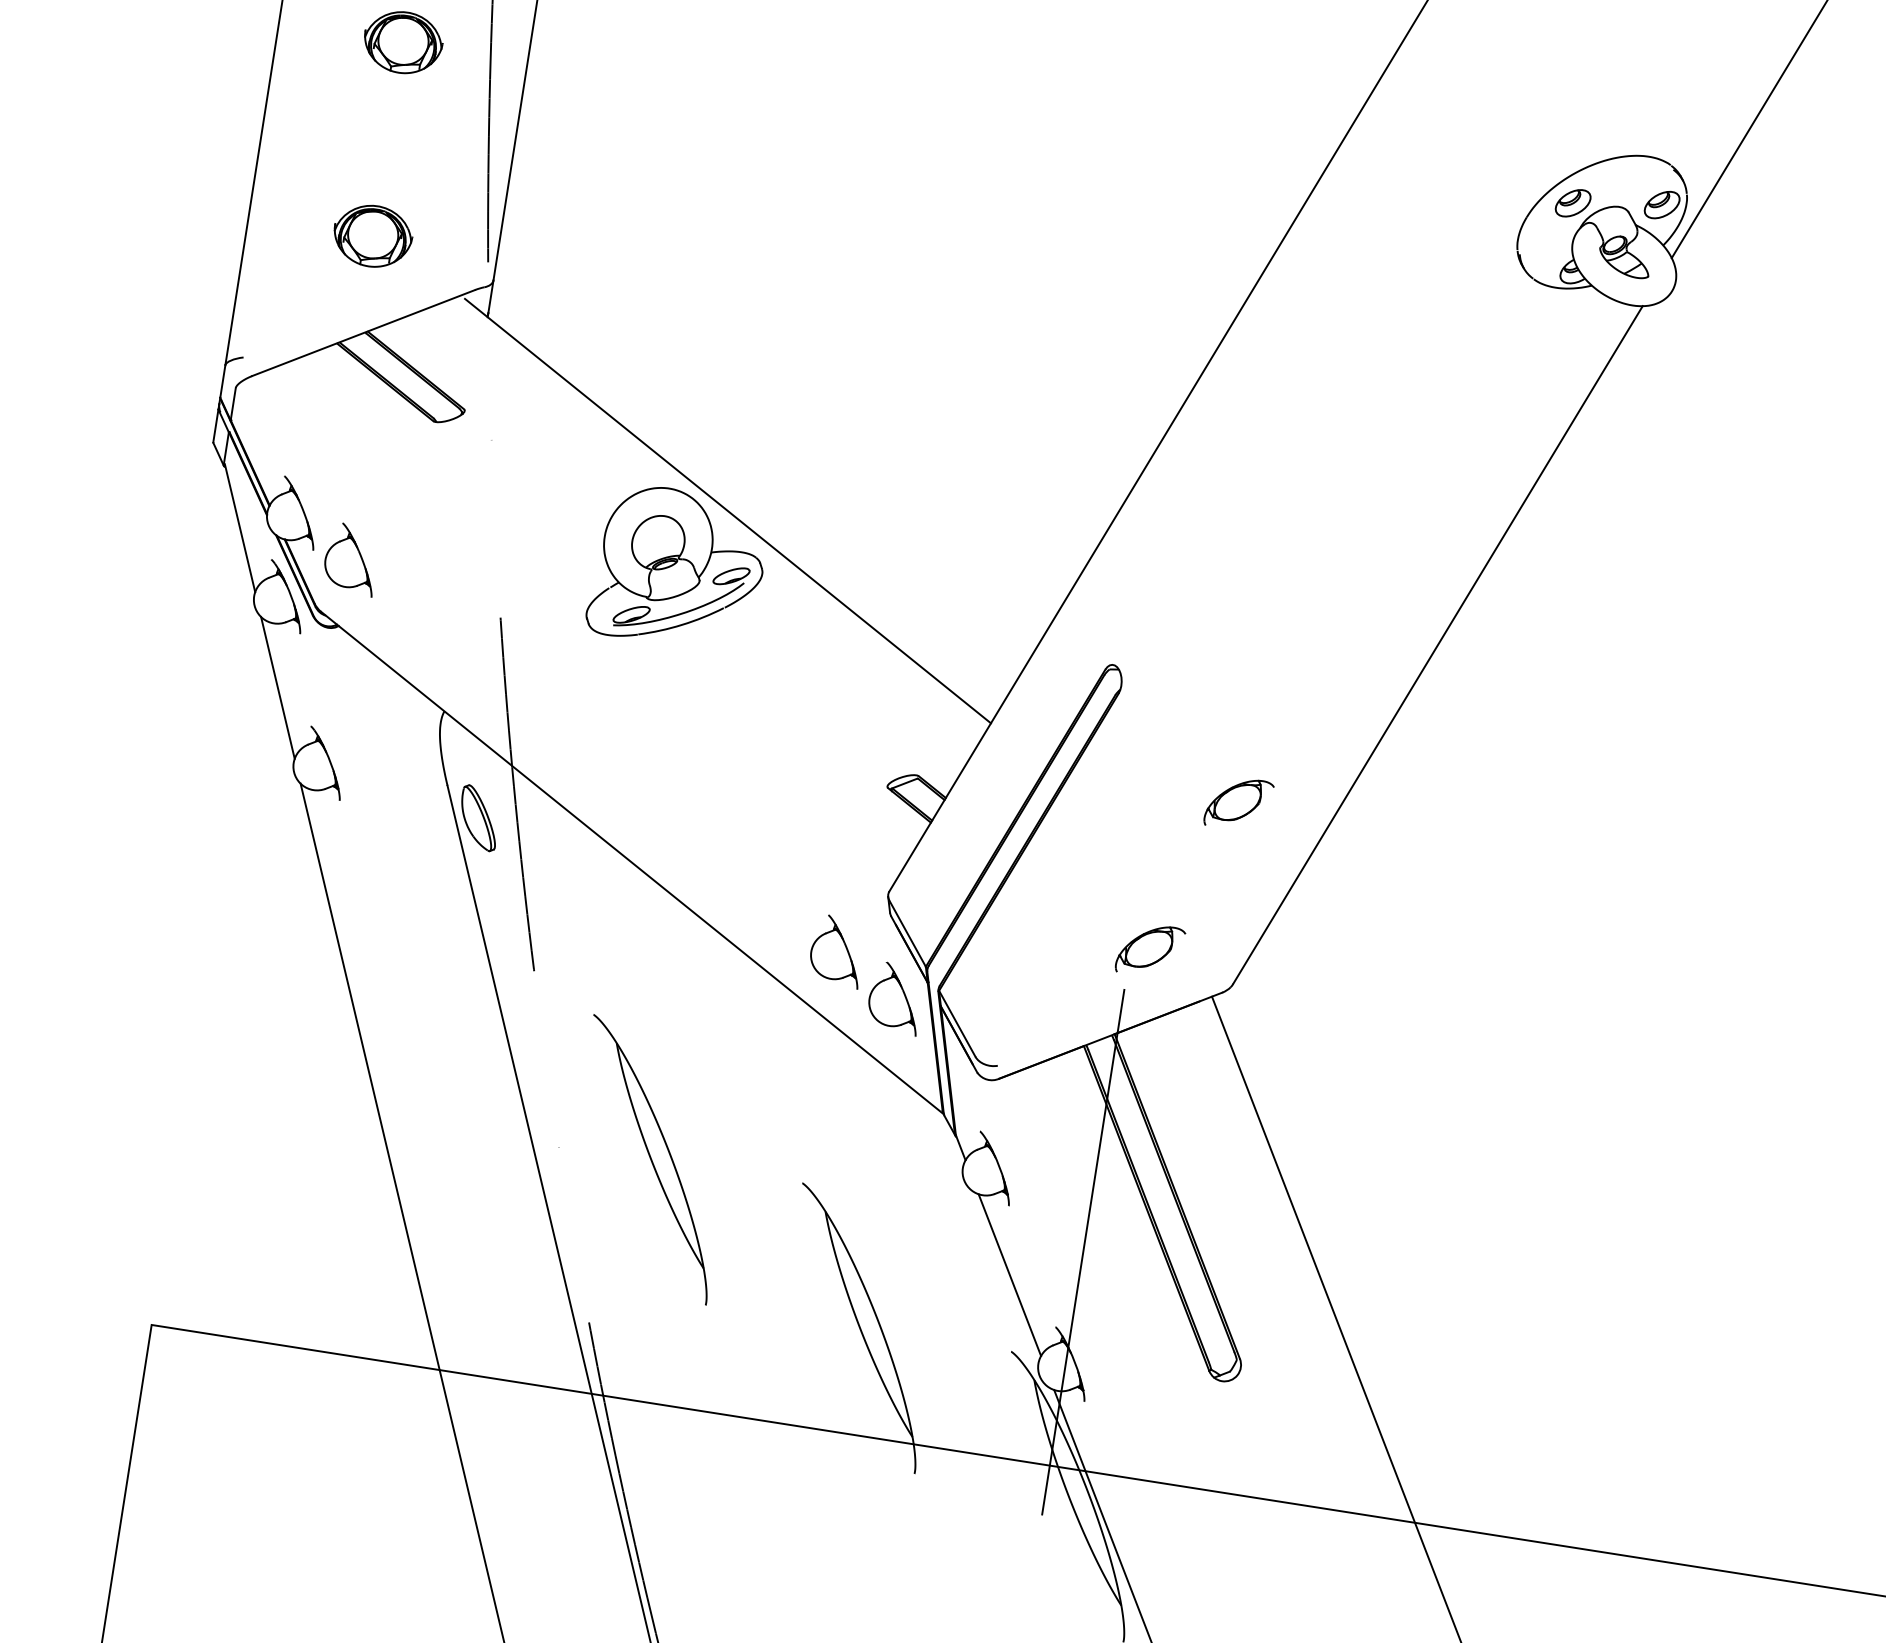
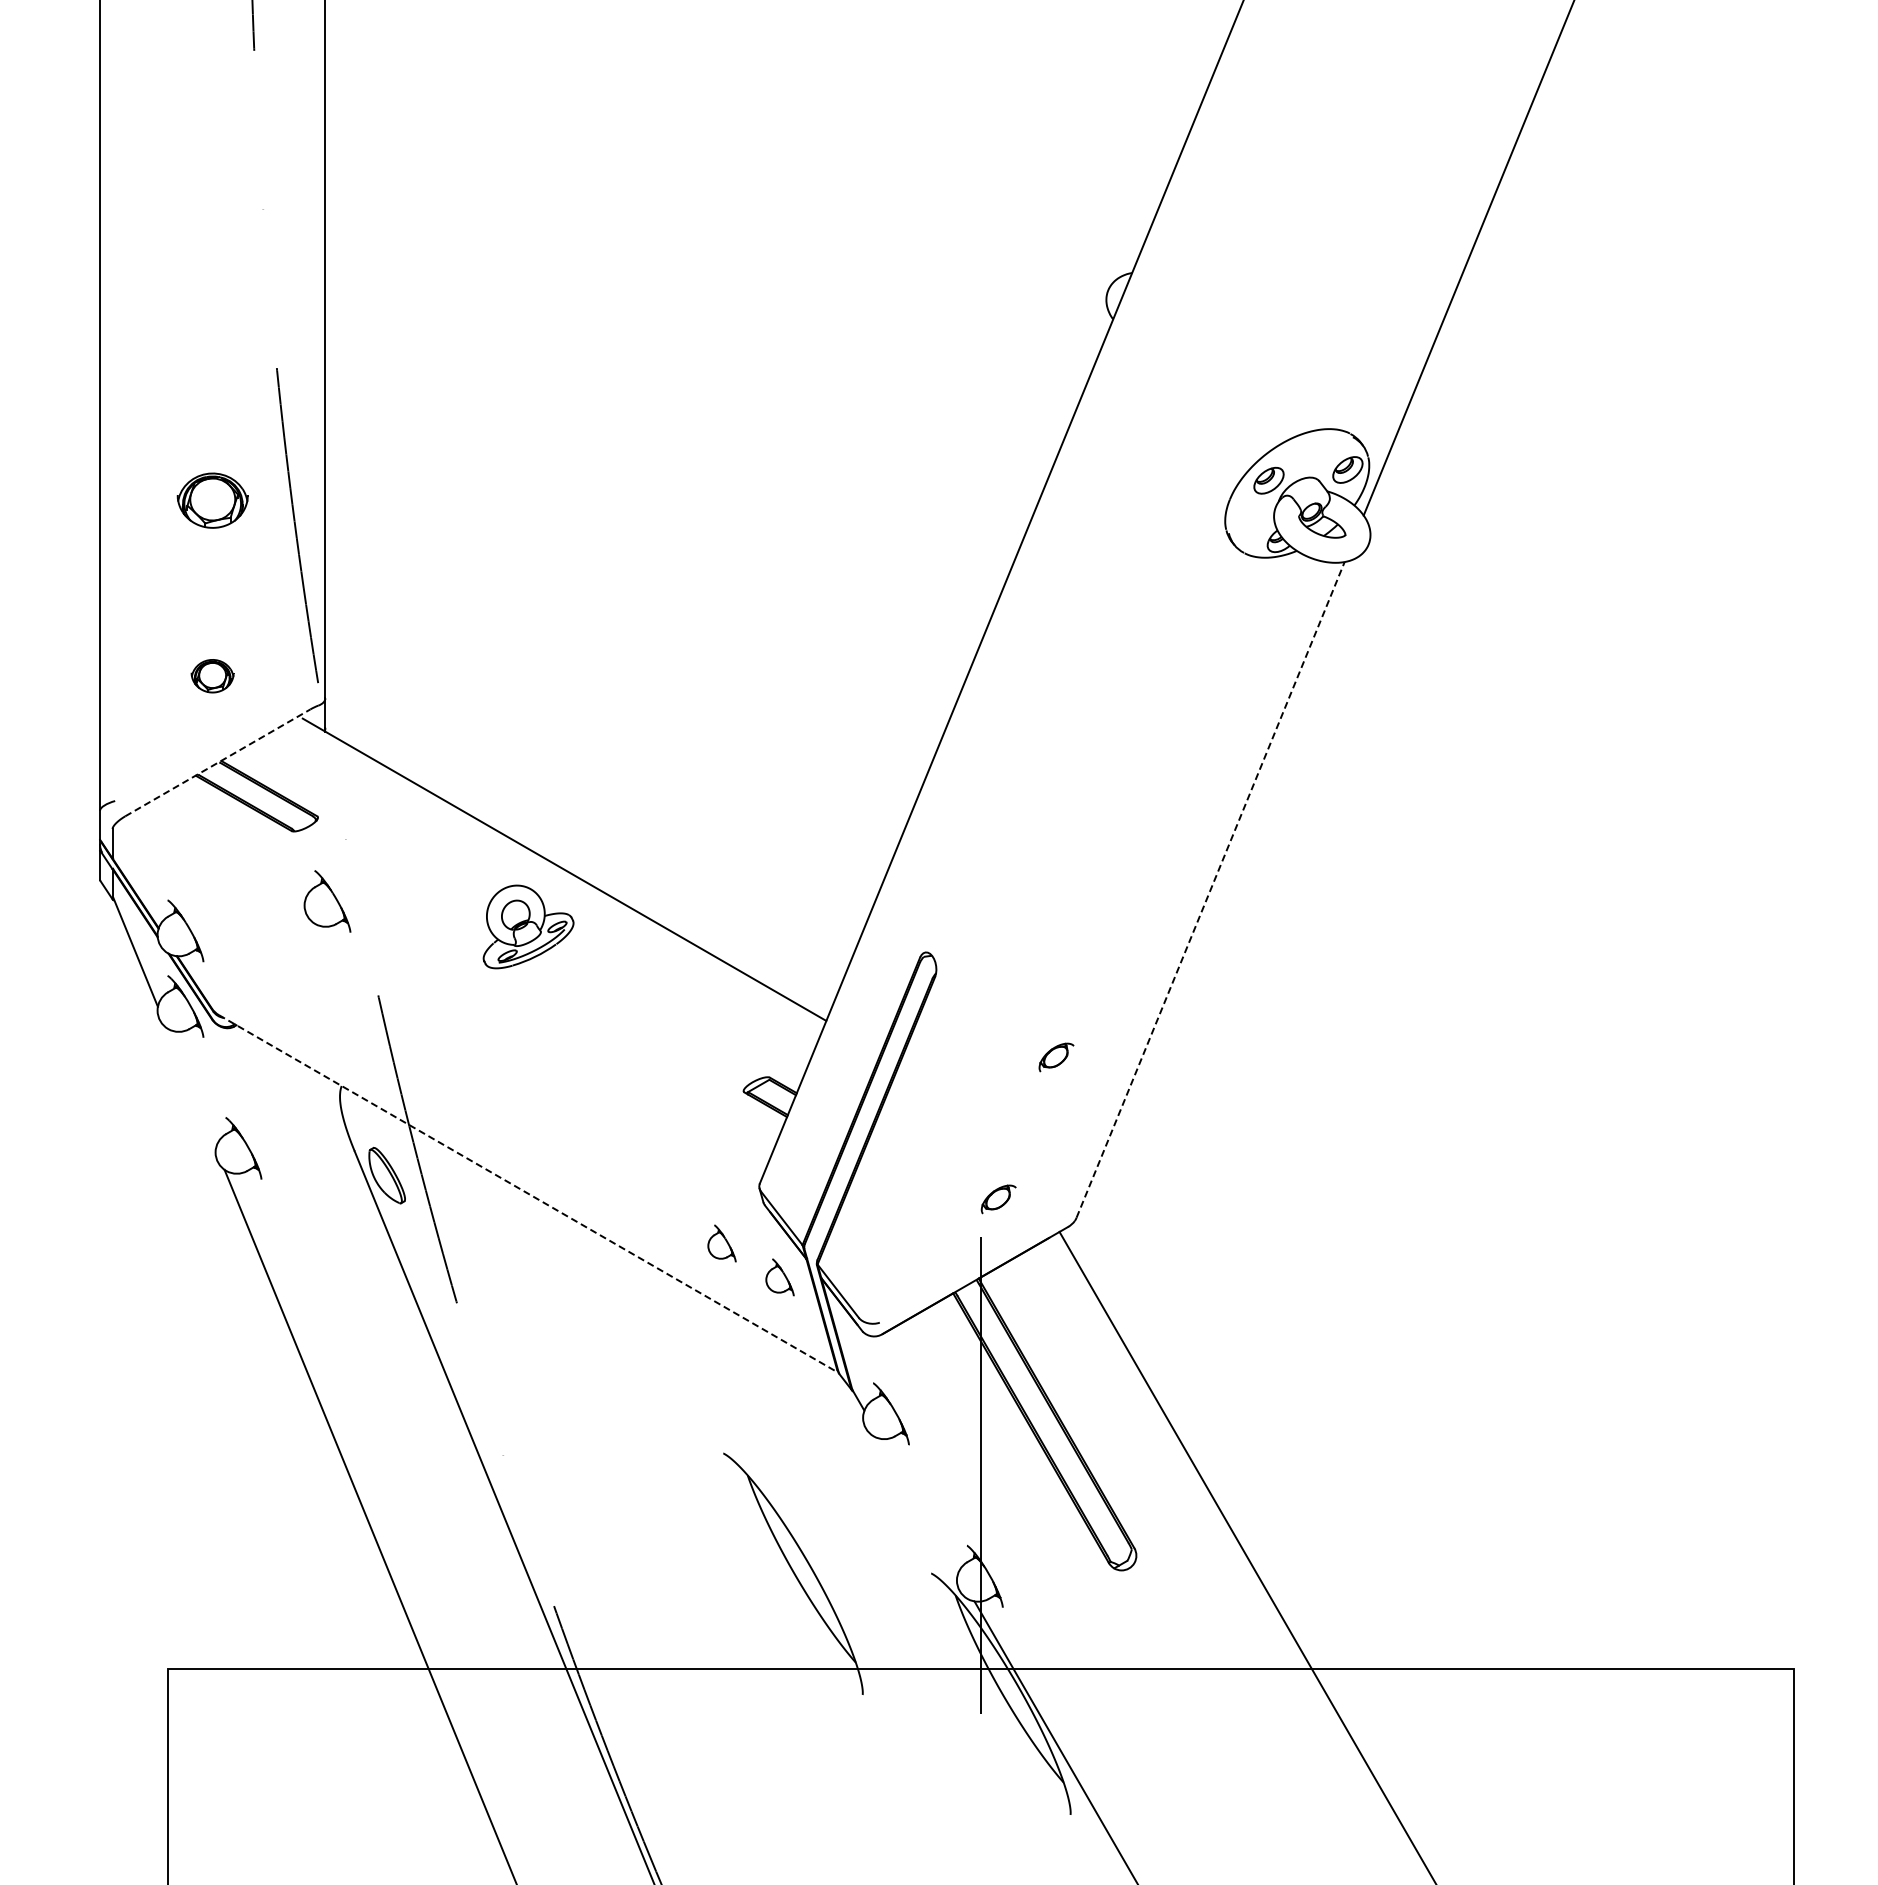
part: (372, 236) -> (212, 676), size x0.6
line: (363, 332) -> (217, 762), solid -> dashed
part: (351, 559) -> (327, 901), moved
part: (678, 567) -> (528, 926), size x0.6
line: (1437, 644) -> (1210, 889), solid -> dashed
line: (277, 686) -> (190, 1087), removed
part: (1238, 803) -> (1056, 1057), size x0.6
line: (631, 863) -> (528, 1194), solid -> dashed
part: (836, 950) -> (721, 1243), size x0.6
part: (1150, 950) -> (998, 1199), size x0.6
part: (894, 998) -> (779, 1277), size x0.6
part: (650, 1159) -> (585, 1453), removed
line: (1010, 1274) -> (919, 1505), removed

